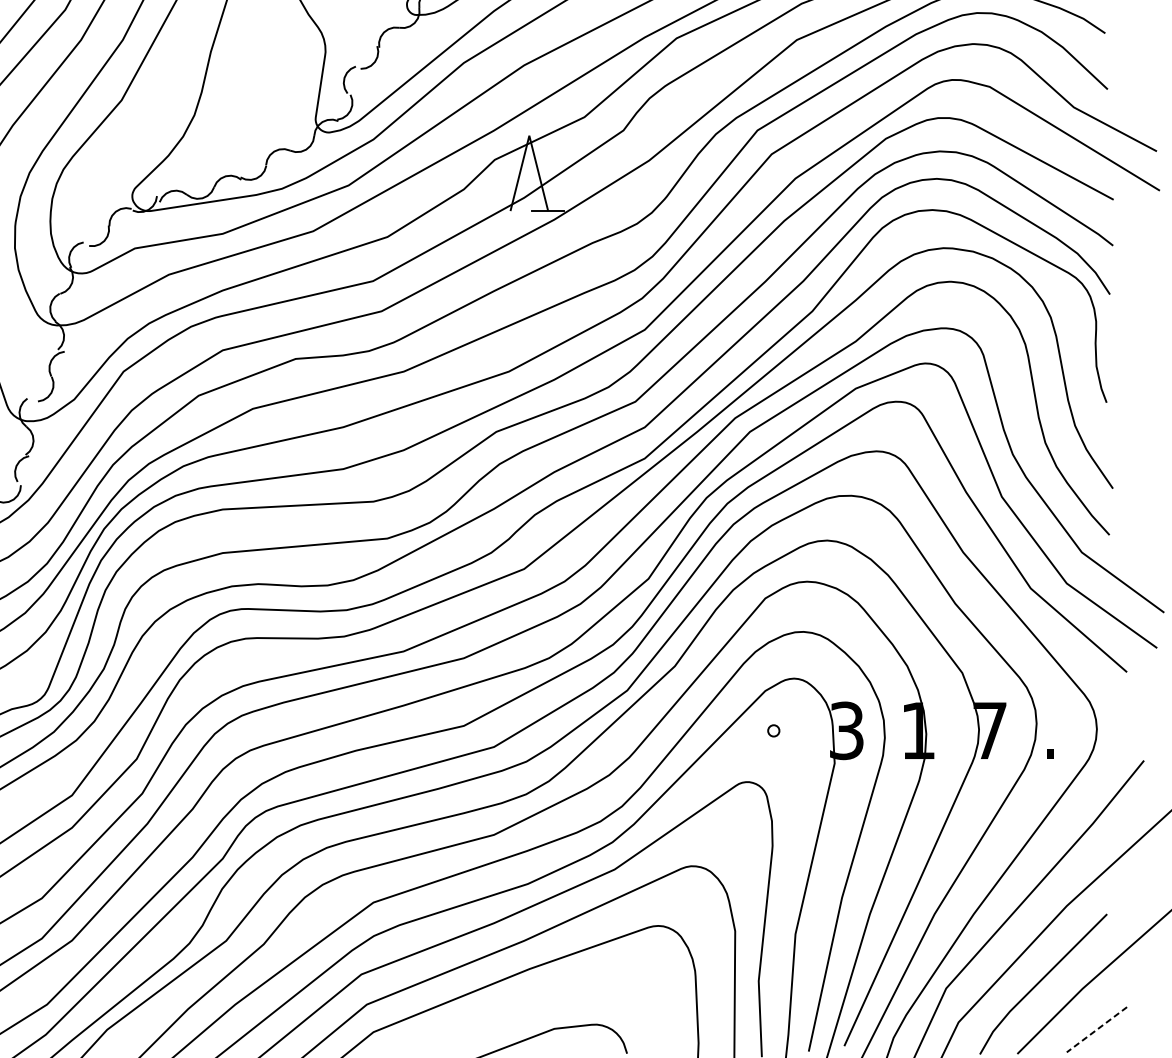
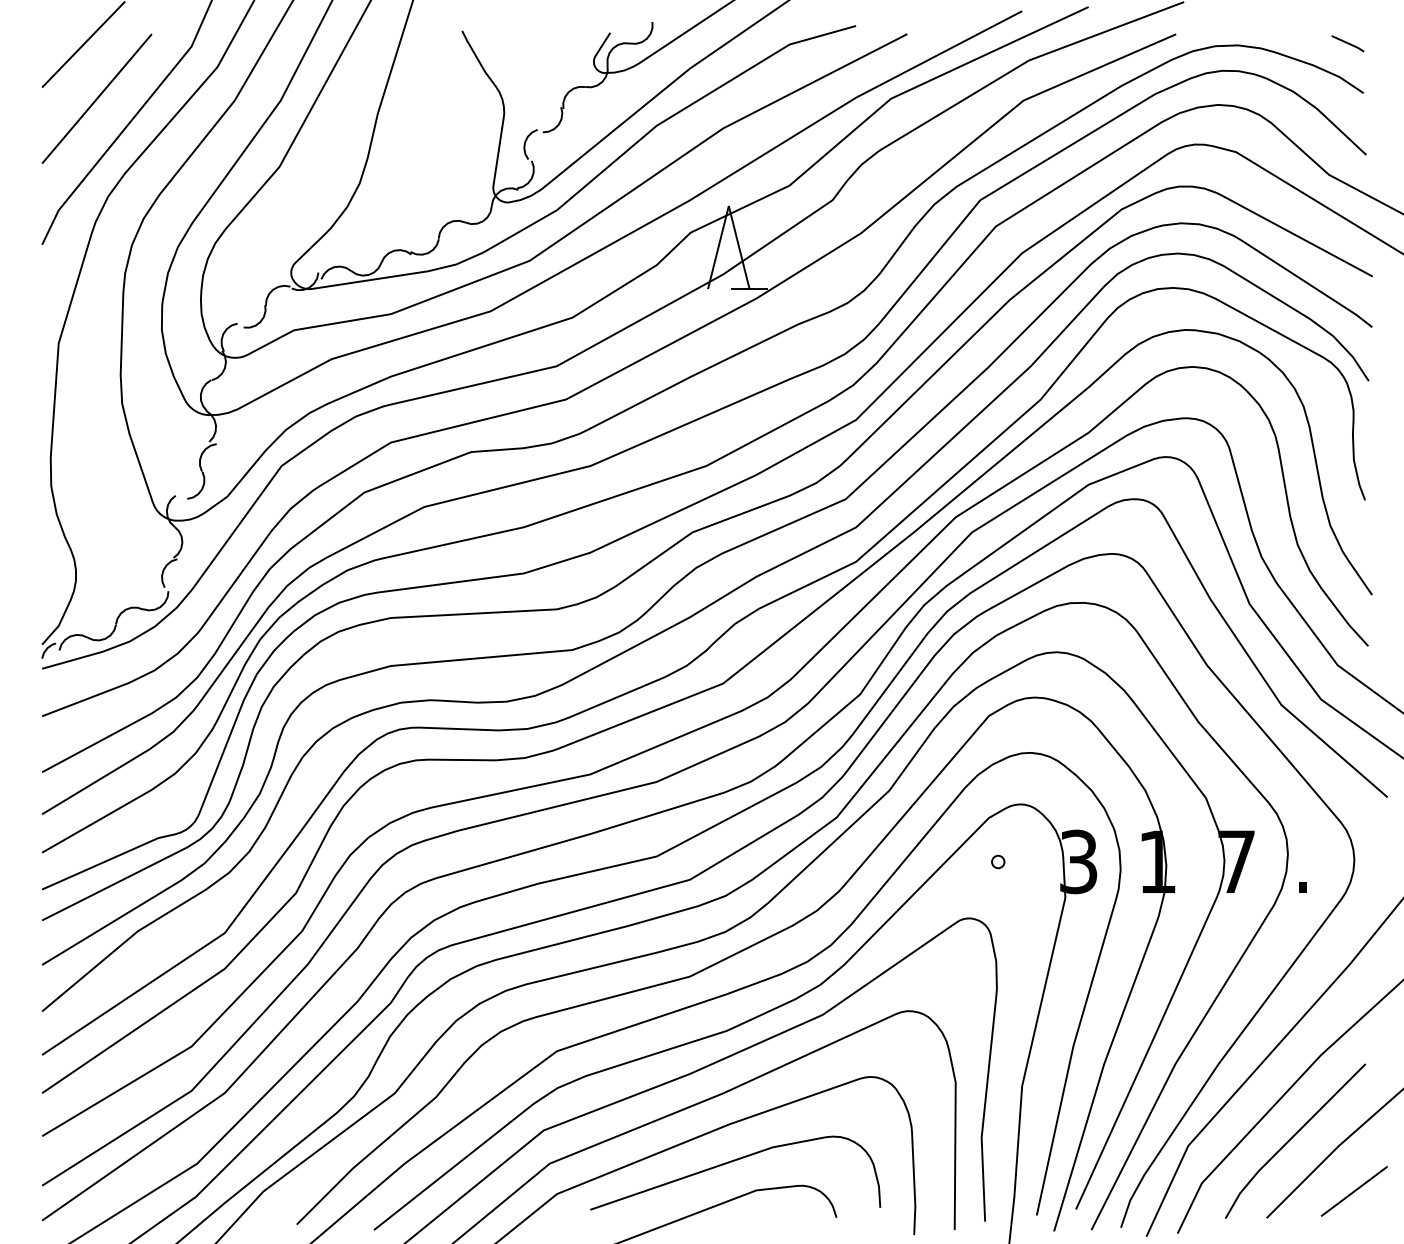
curve: (532, 1003) -> (732, 1162), added
line: (1097, 1029) -> (1354, 1191), dashed -> solid

